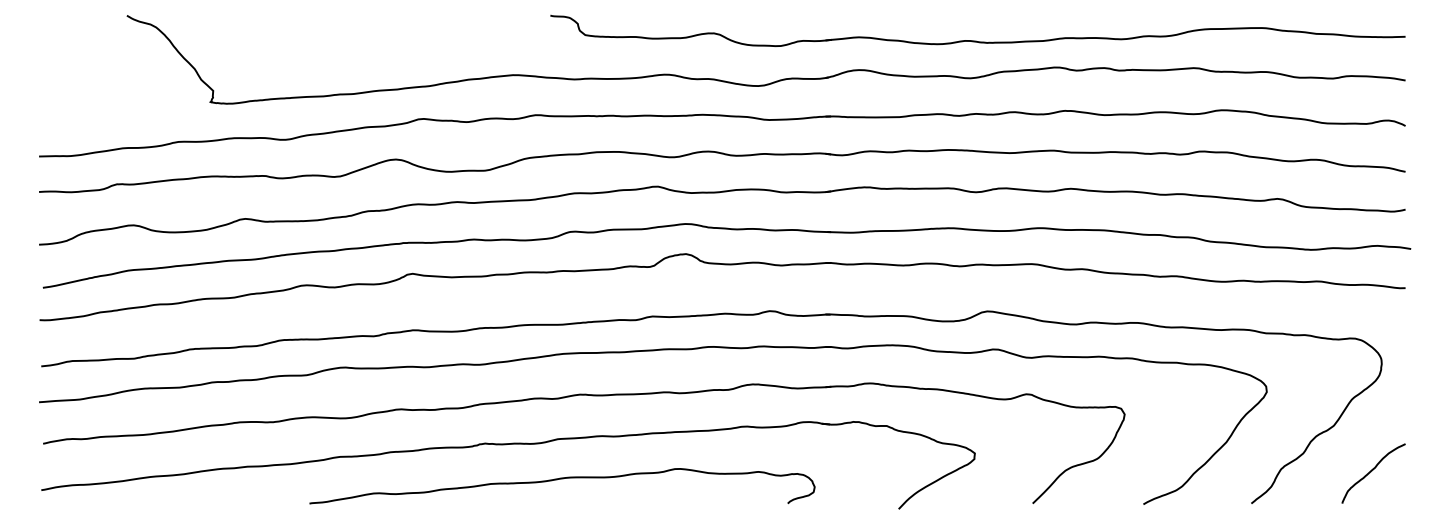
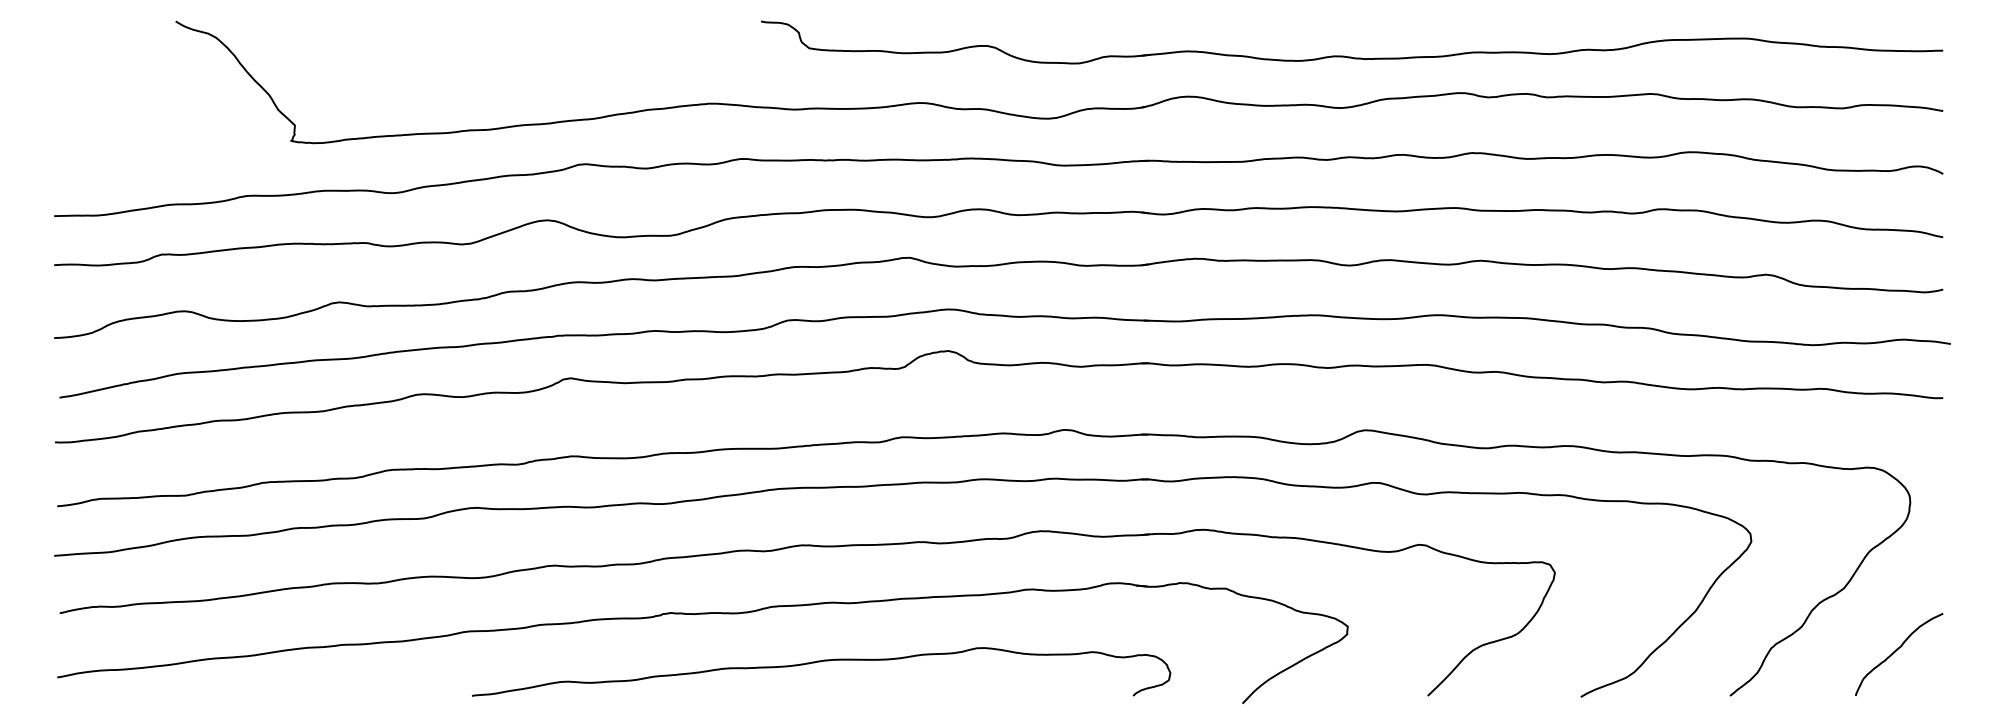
curve: (561, 479) -> (820, 662), moved

